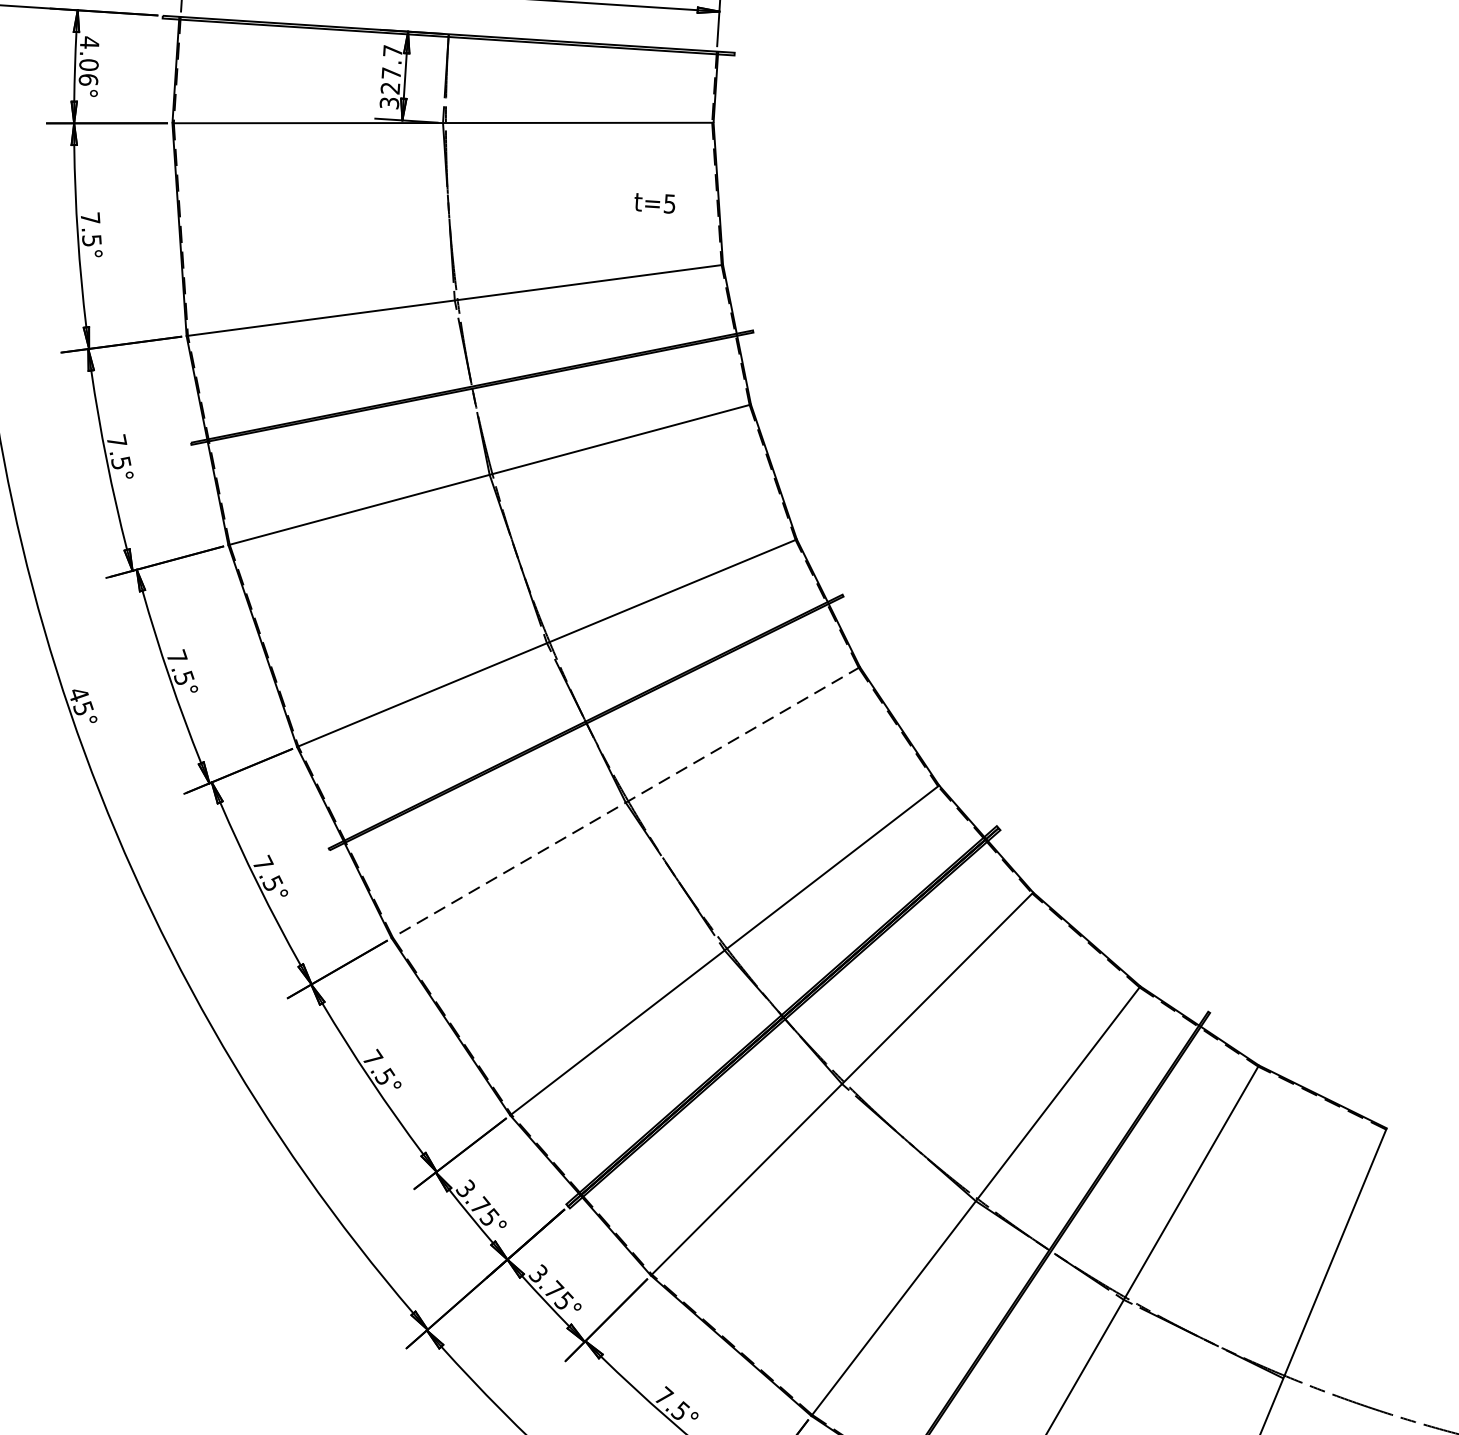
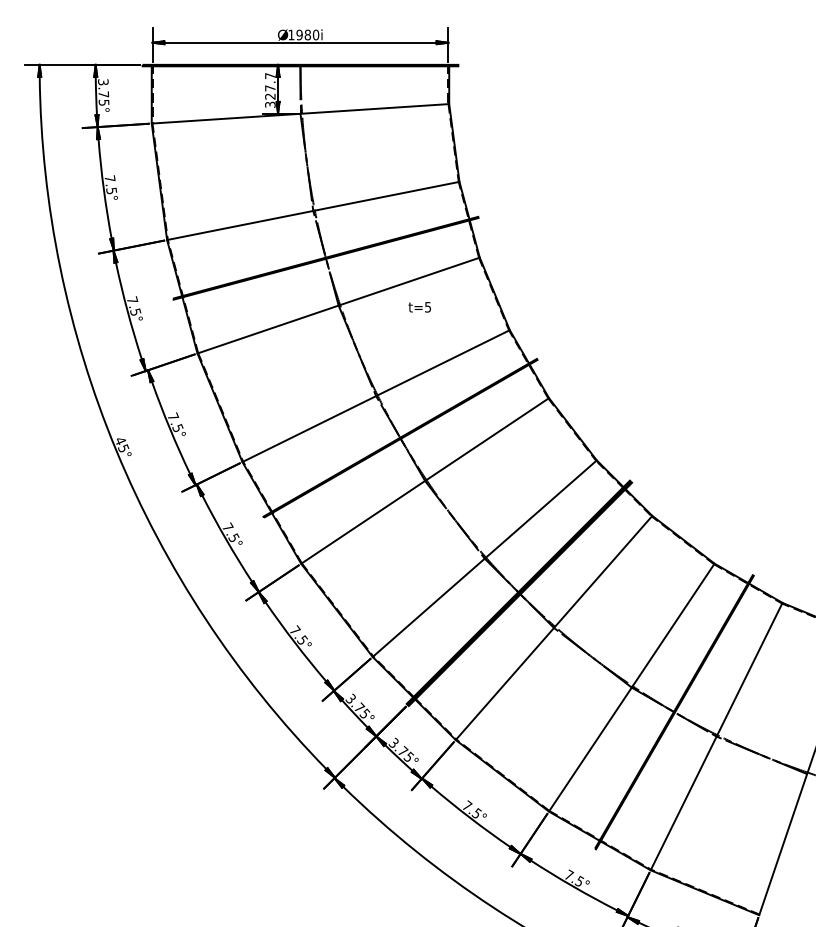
text: (88, 59) -> (103, 91), 4.06° -> 3.75°
text: (654, 203) -> (419, 307), moved
line: (624, 803) -> (424, 481), dashed -> solid

